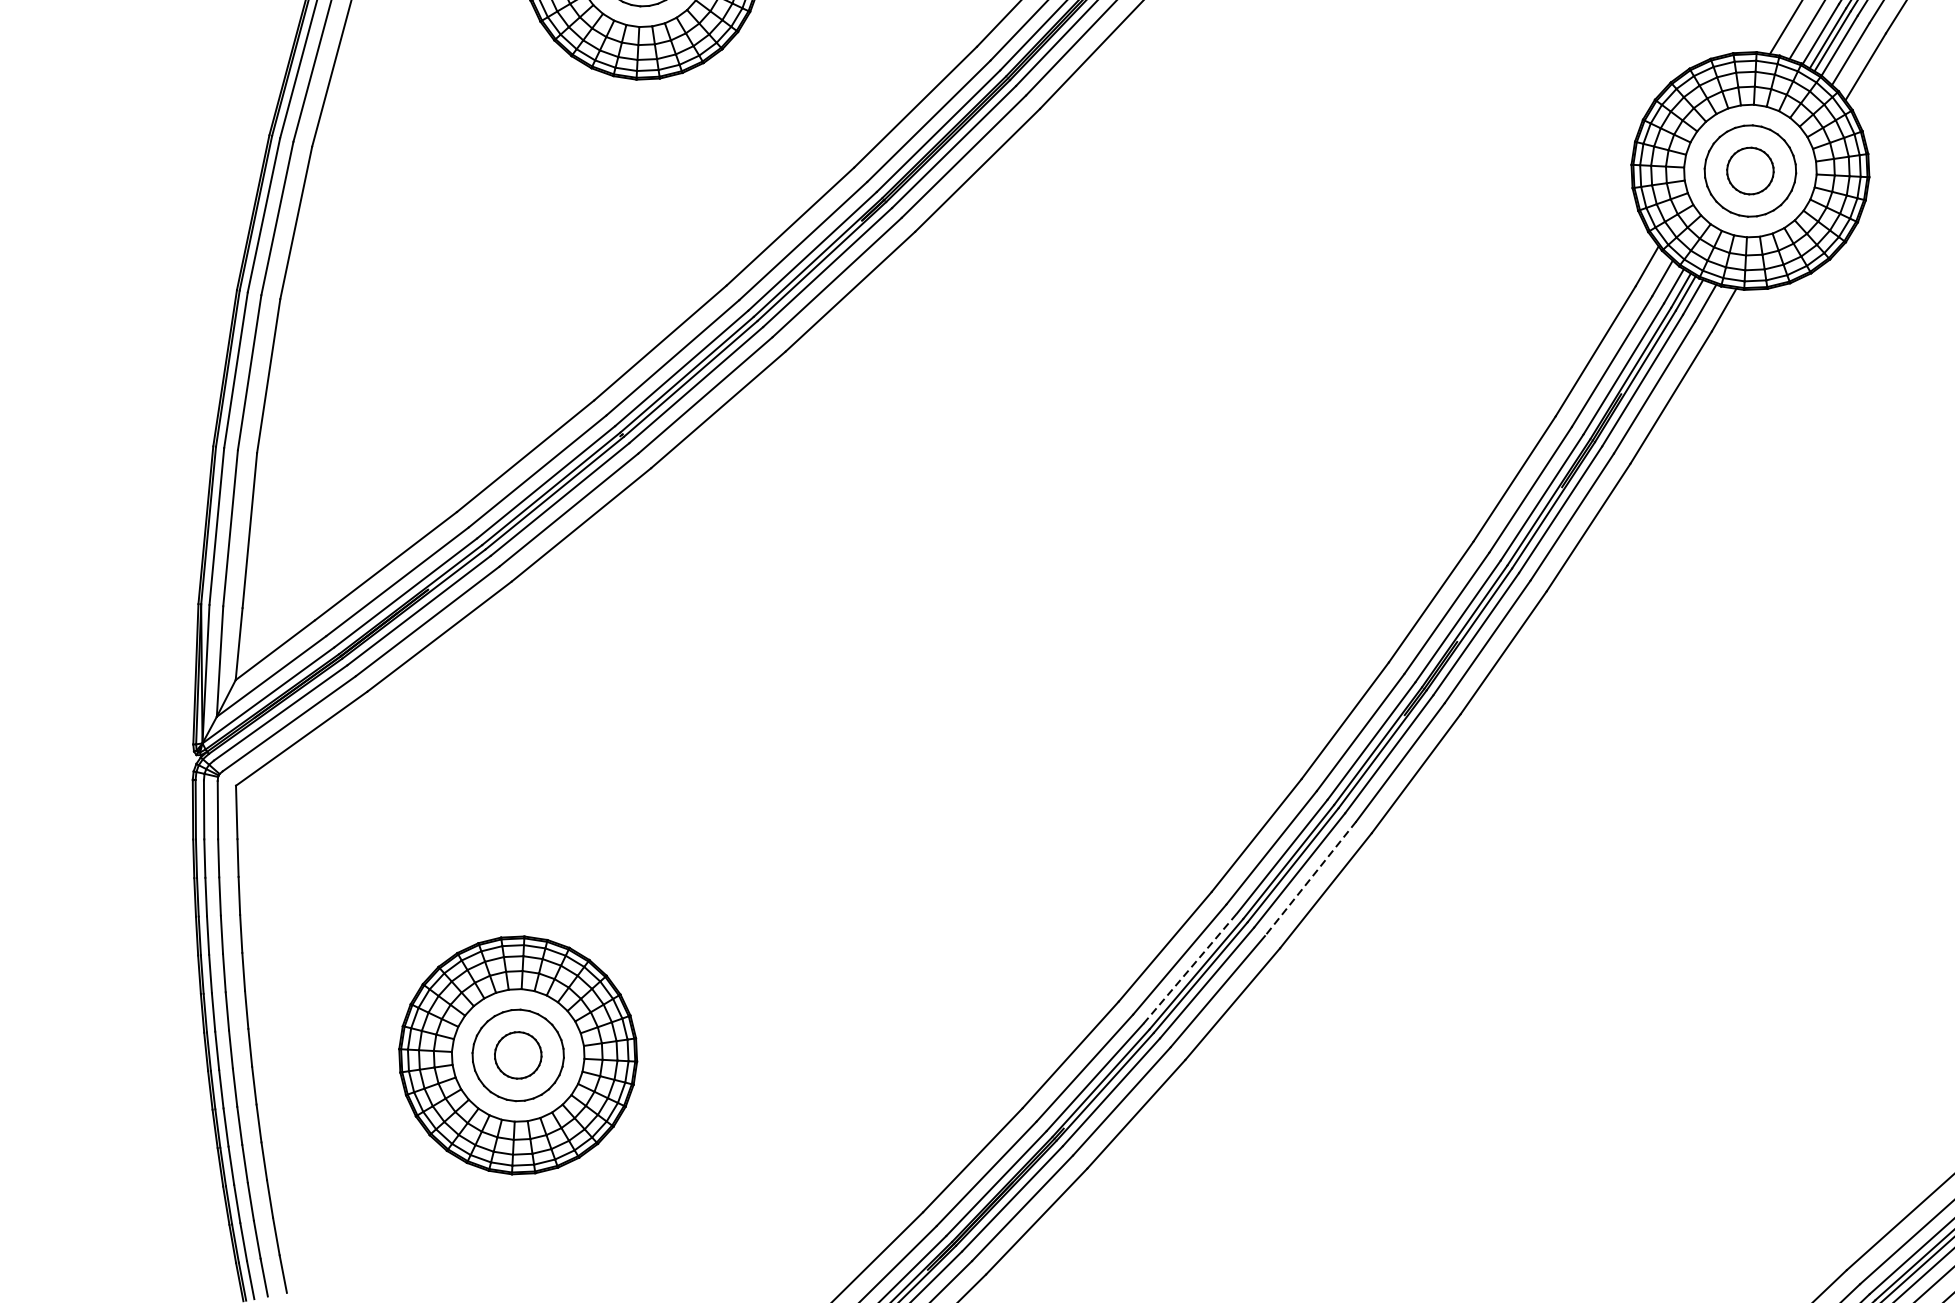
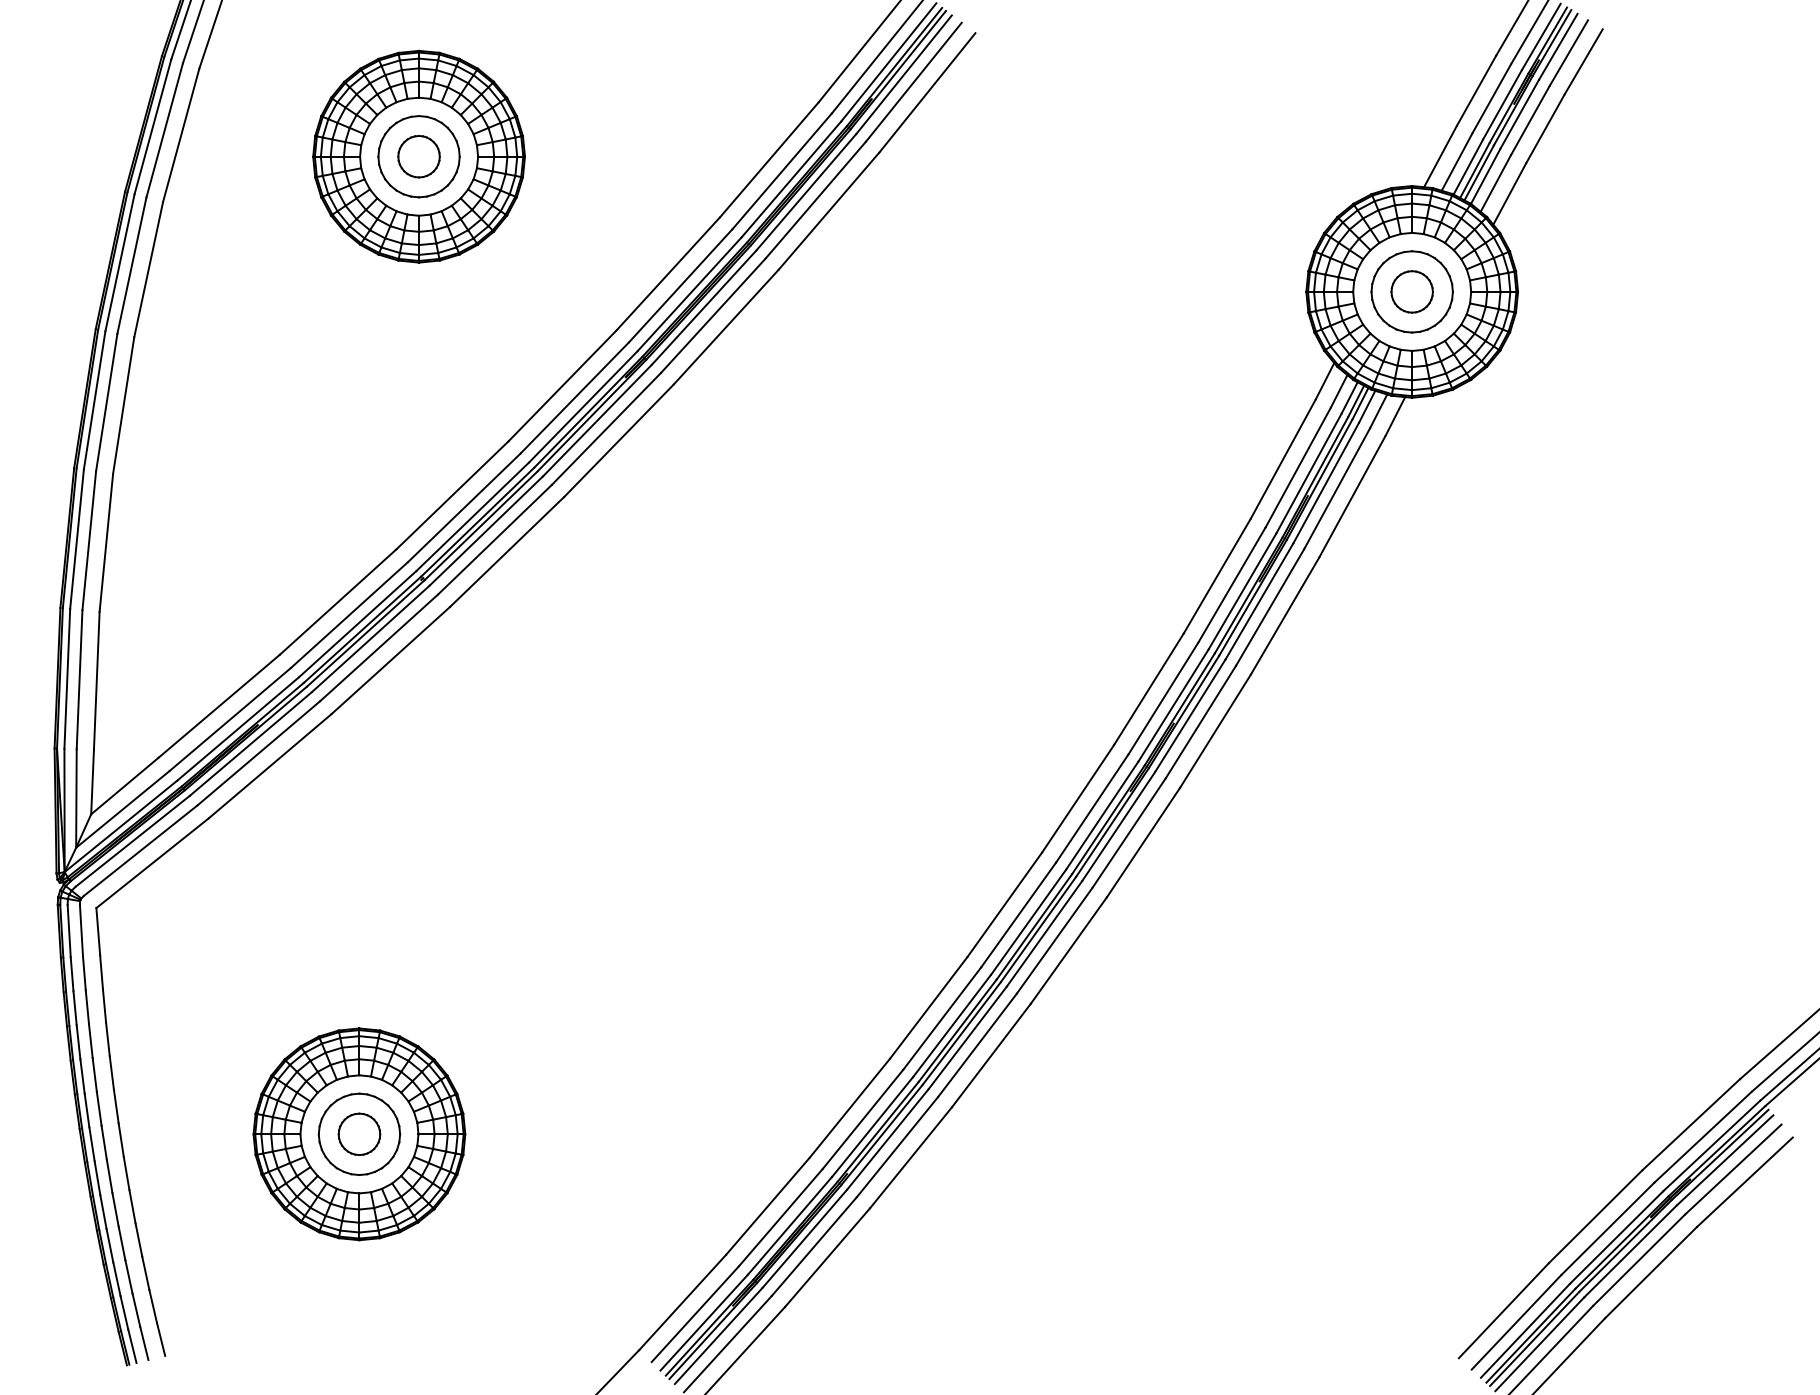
line: (1310, 879) -> (1054, 941), dashed -> solid
line: (1190, 968) -> (952, 1025), dashed -> solid

